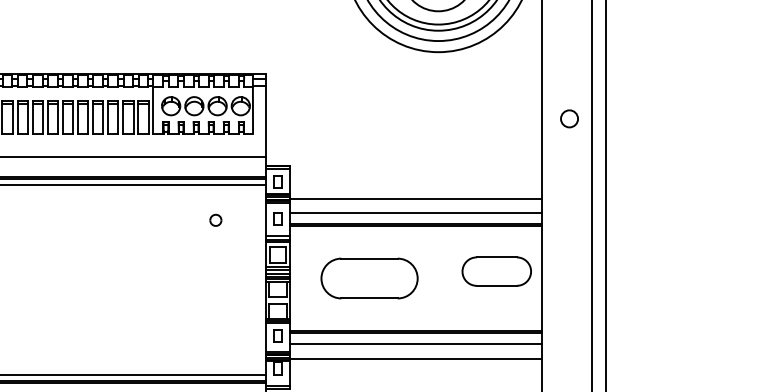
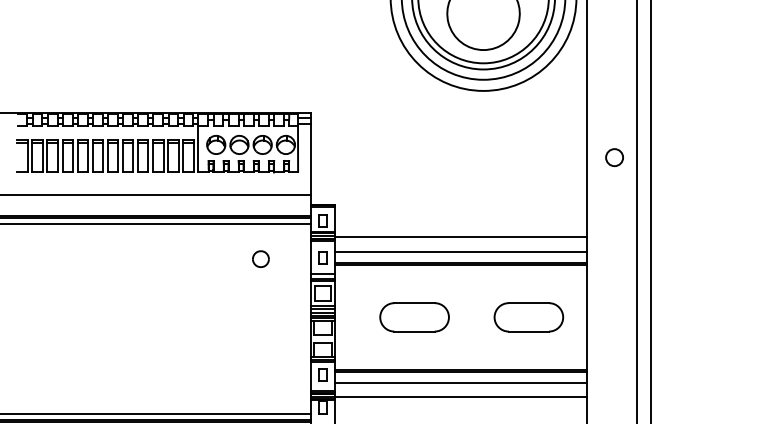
part: (215, 219) -> (260, 258), size x1.43
part: (496, 271) -> (528, 317), moved
part: (369, 278) -> (414, 317), size x0.71

